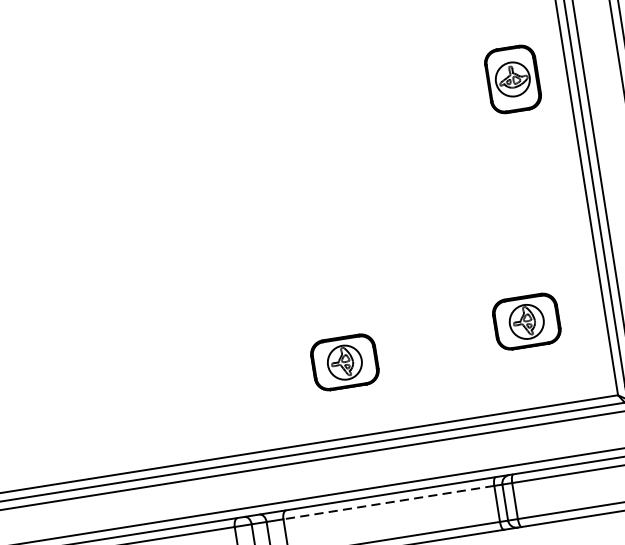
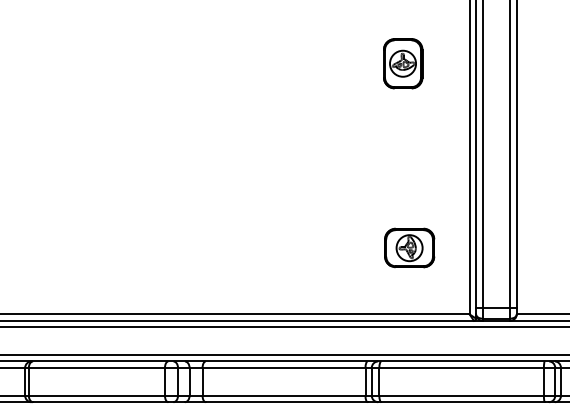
part: (513, 79) -> (403, 63), moved
part: (344, 361) -> (267, 256), removed
line: (388, 502) -> (283, 367), dashed -> solid

